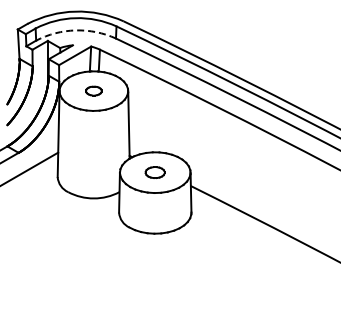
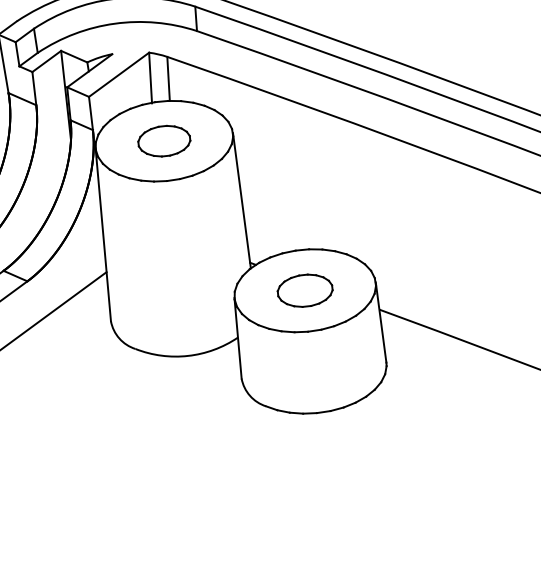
arc: (75, 30) -> (114, 23), dashed -> solid
part: (93, 90) -> (163, 139), size x1.67
part: (154, 172) -> (303, 290), size x1.43

